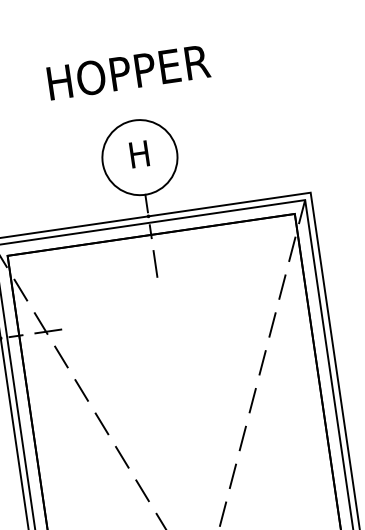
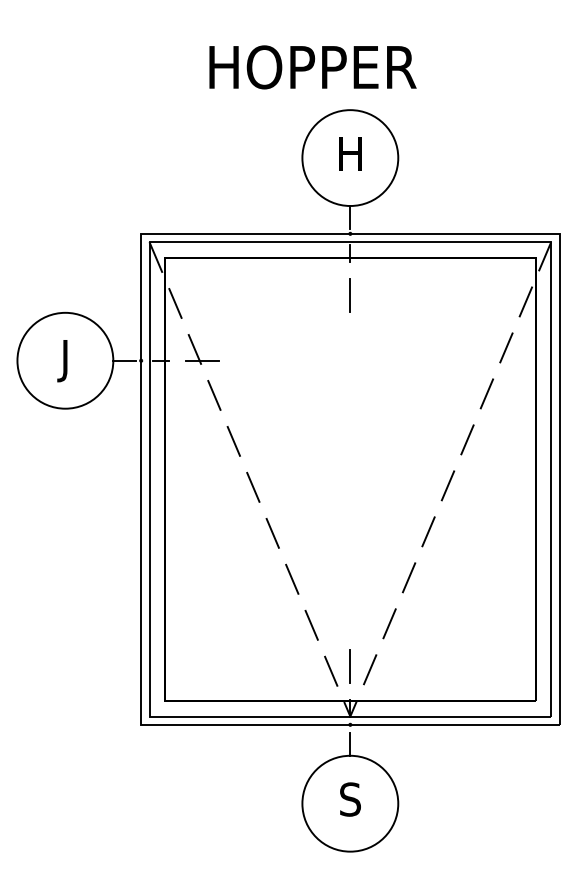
text: (128, 72) -> (312, 67), moved

